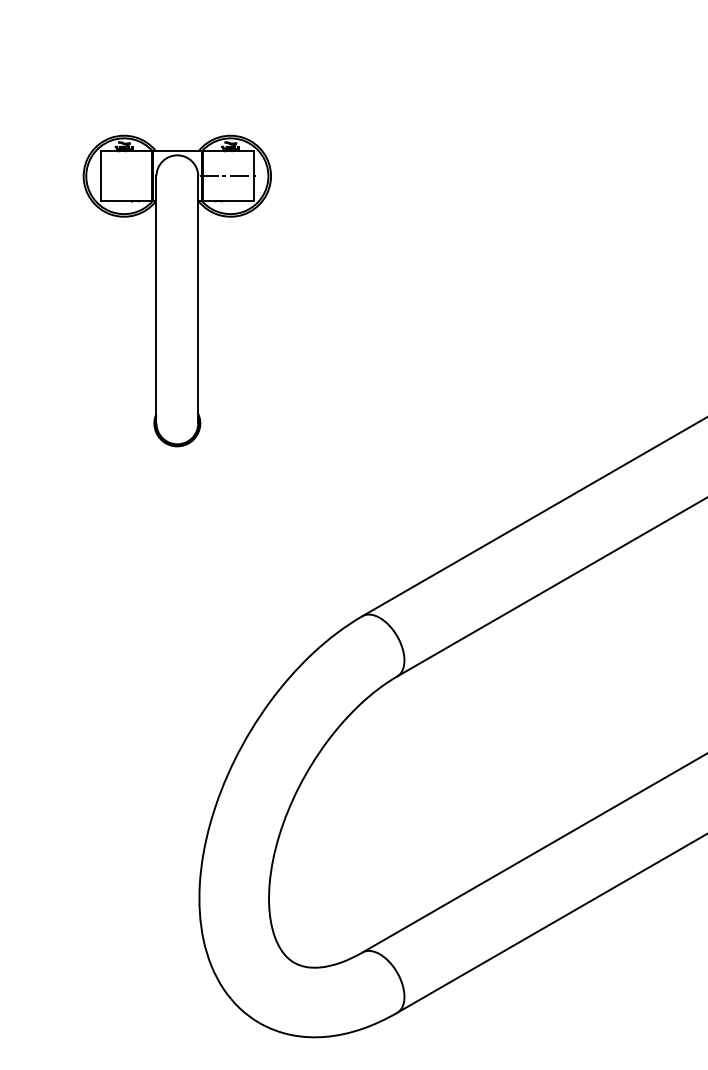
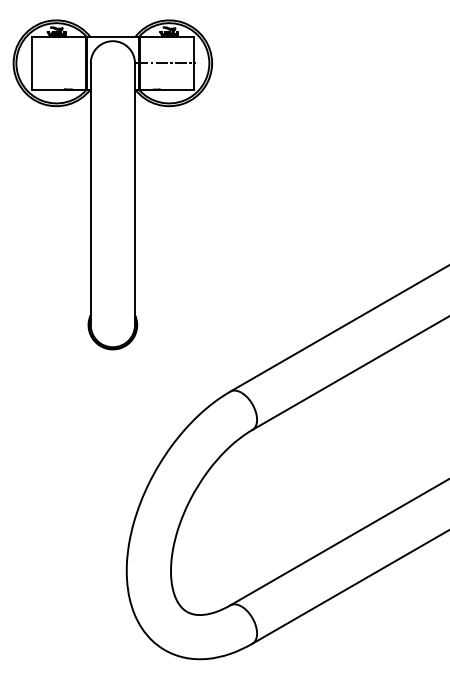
part: (176, 290) -> (112, 184), size x1.67

